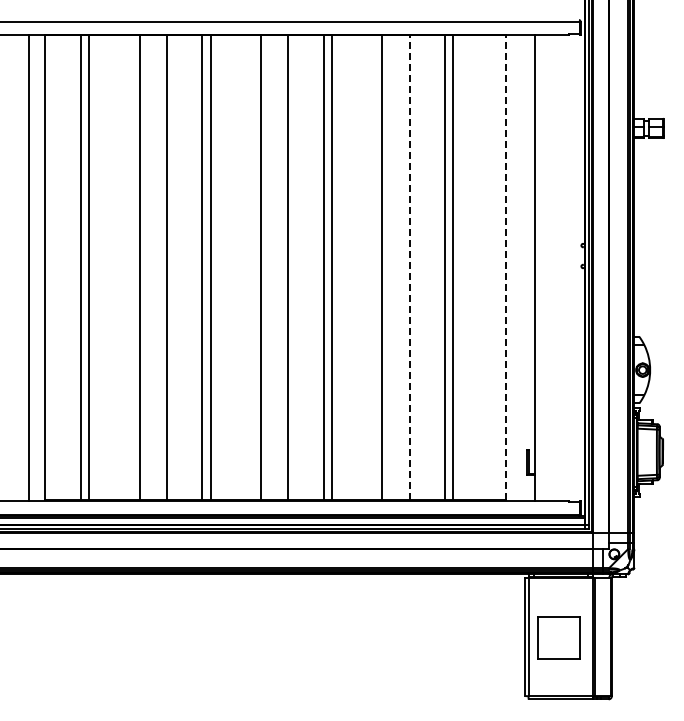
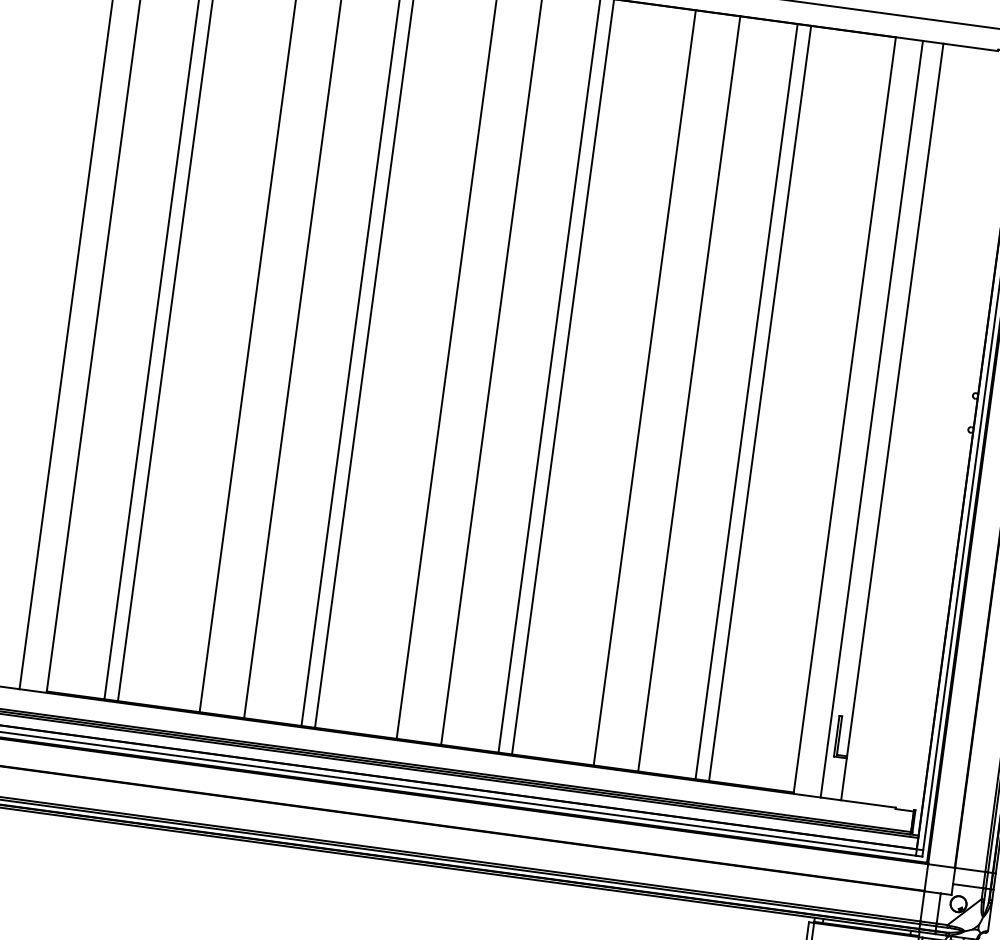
line: (409, 267) -> (688, 393), dashed -> solid
line: (505, 267) -> (844, 414), dashed -> solid
line: (522, 268) -> (872, 419), added

